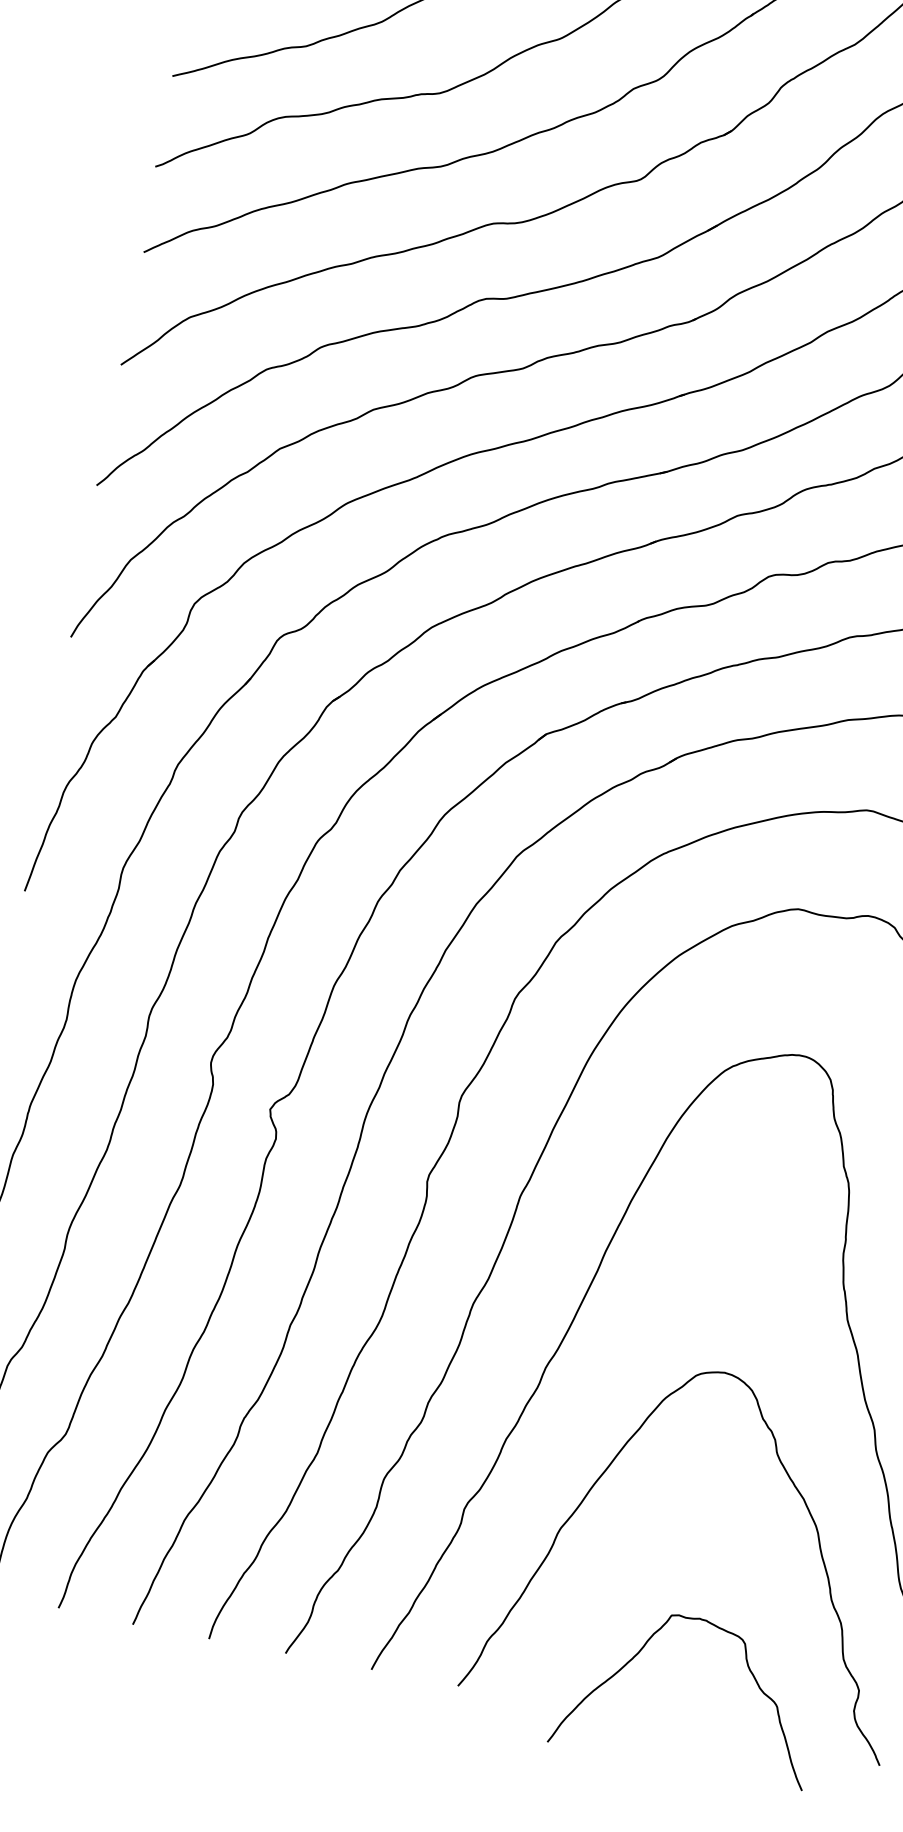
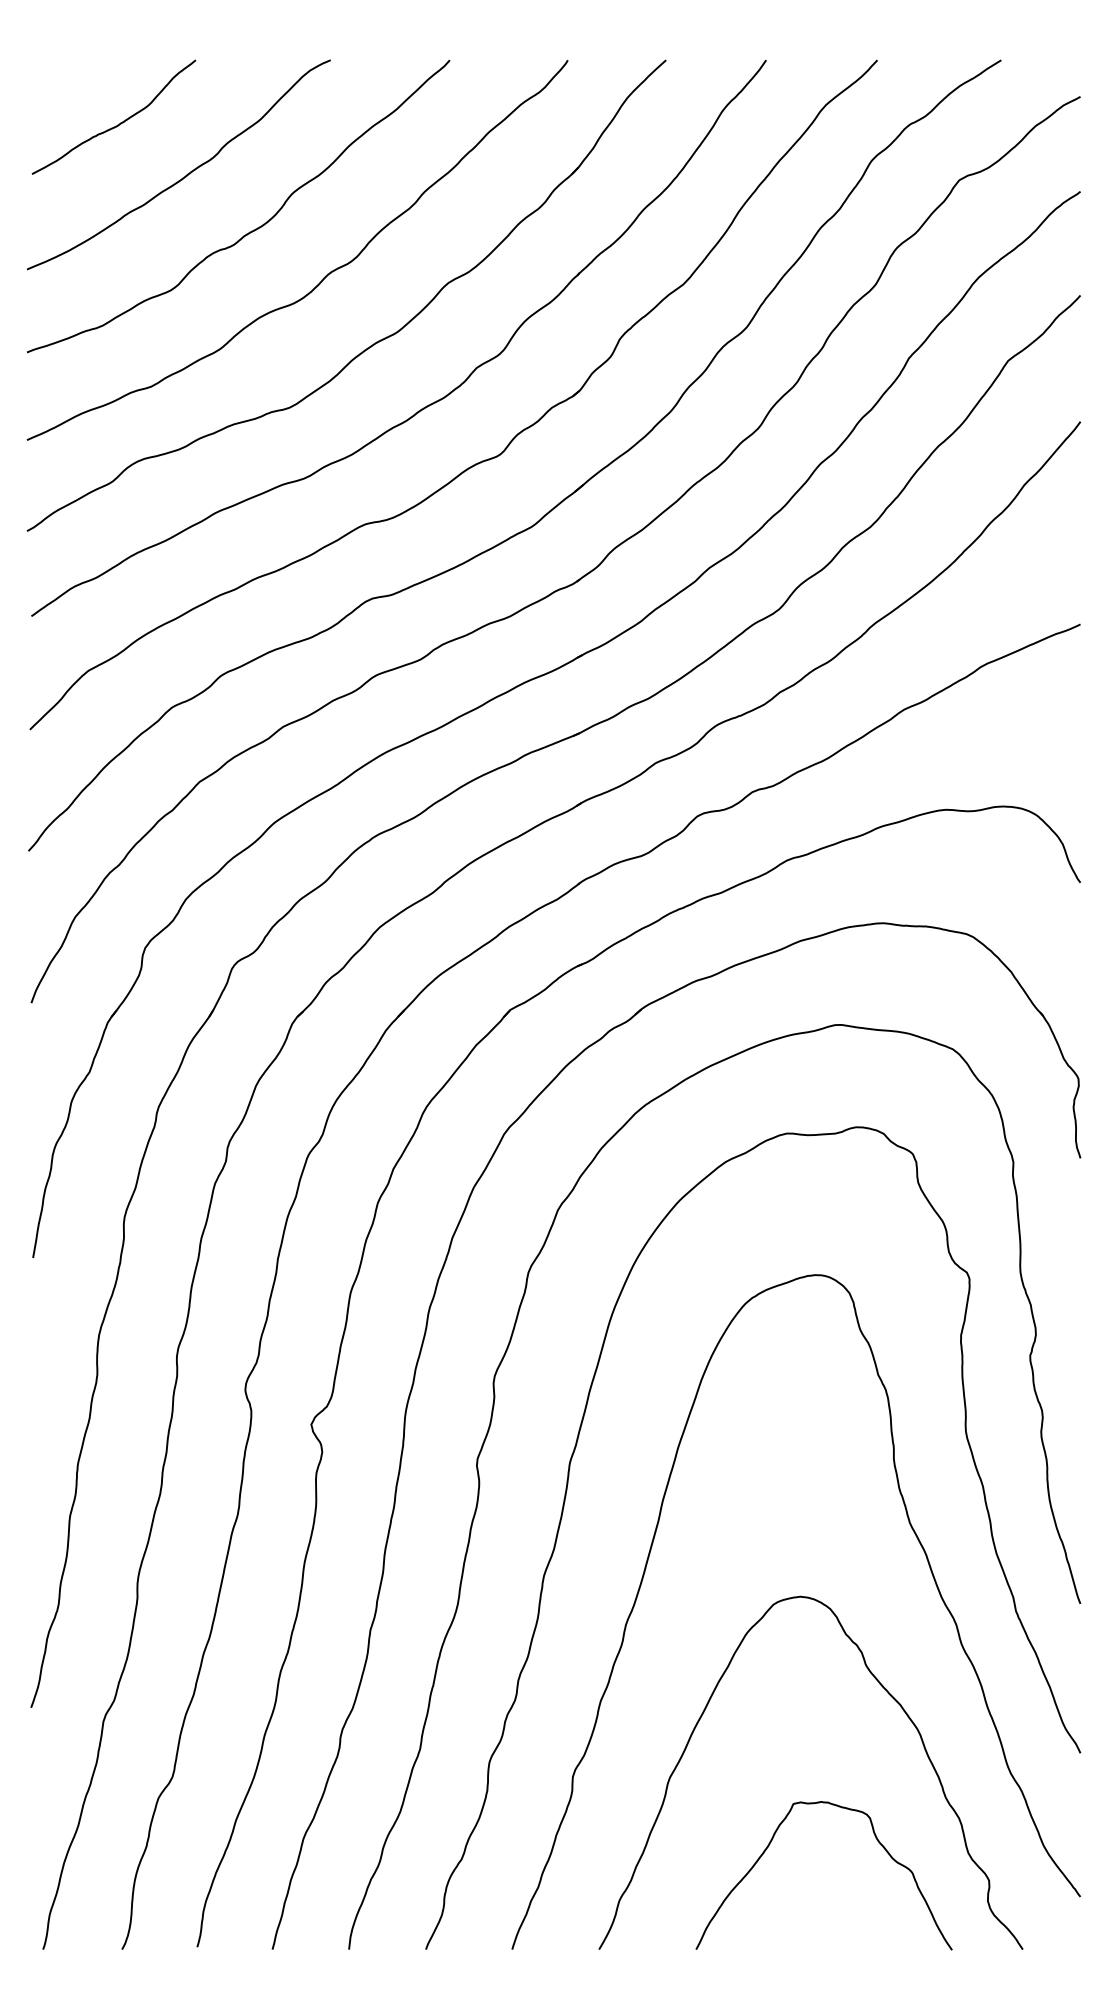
curve: (639, 1653) -> (769, 1846), moved

